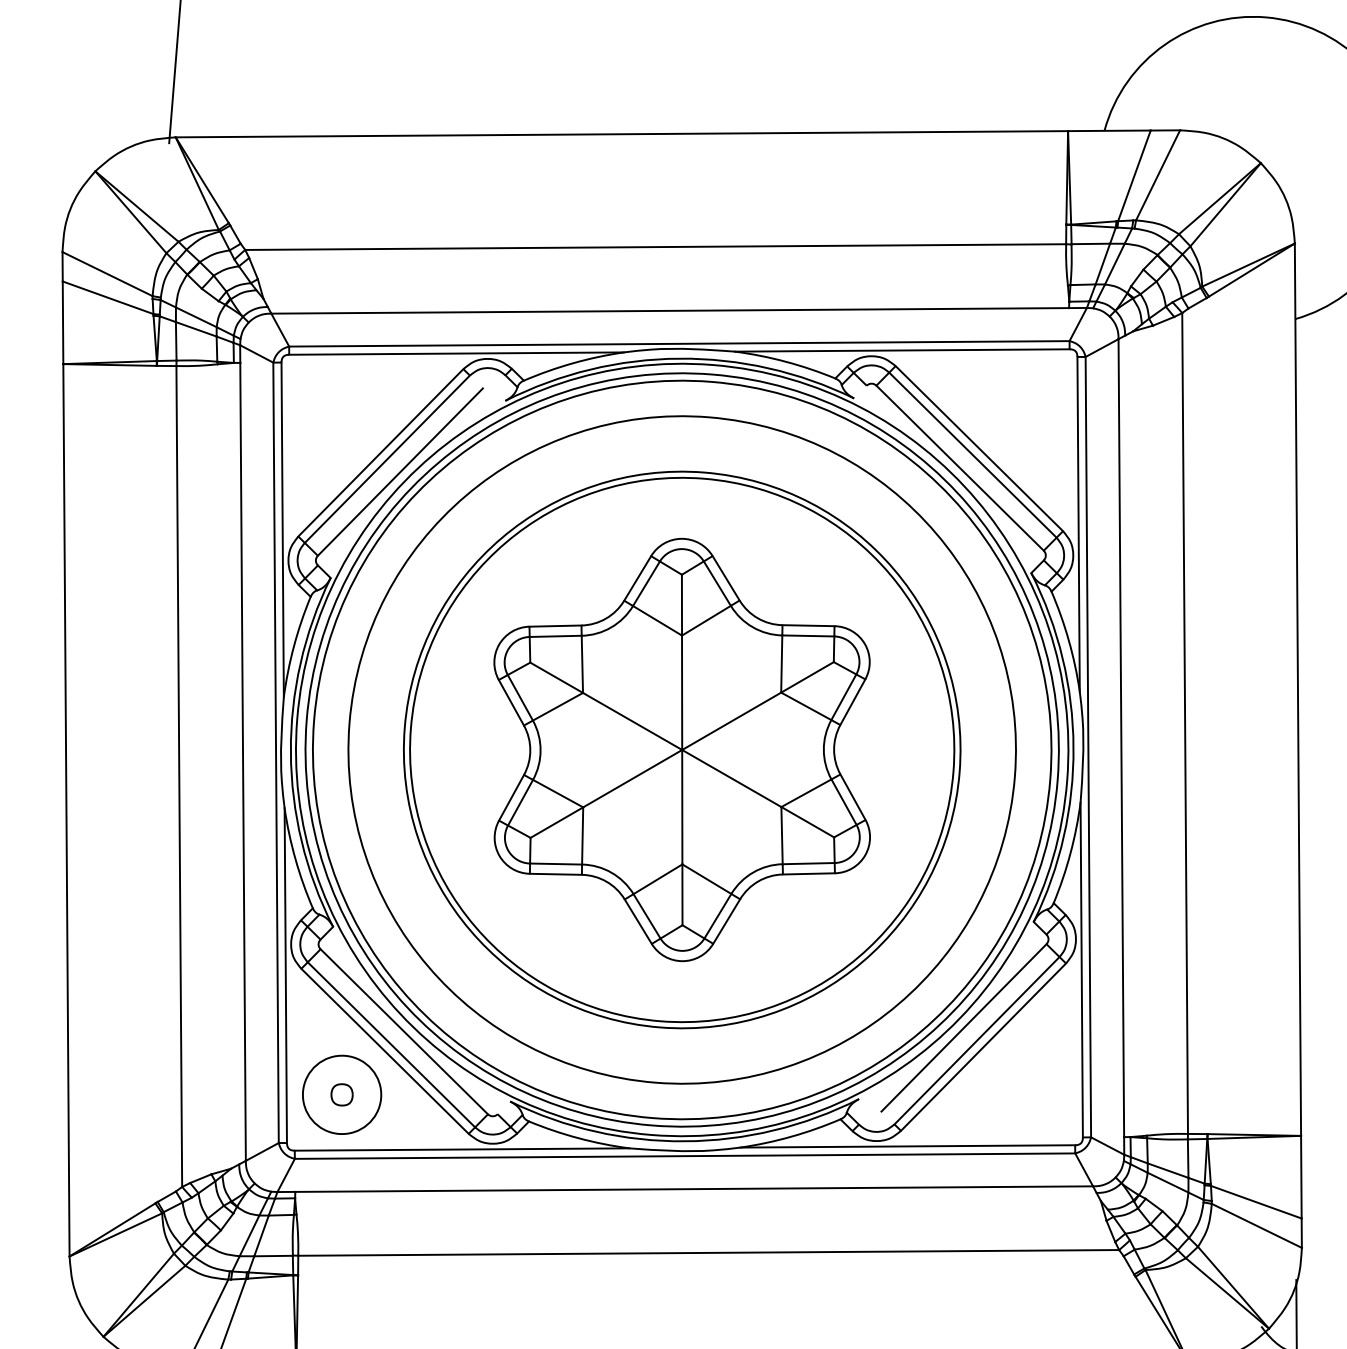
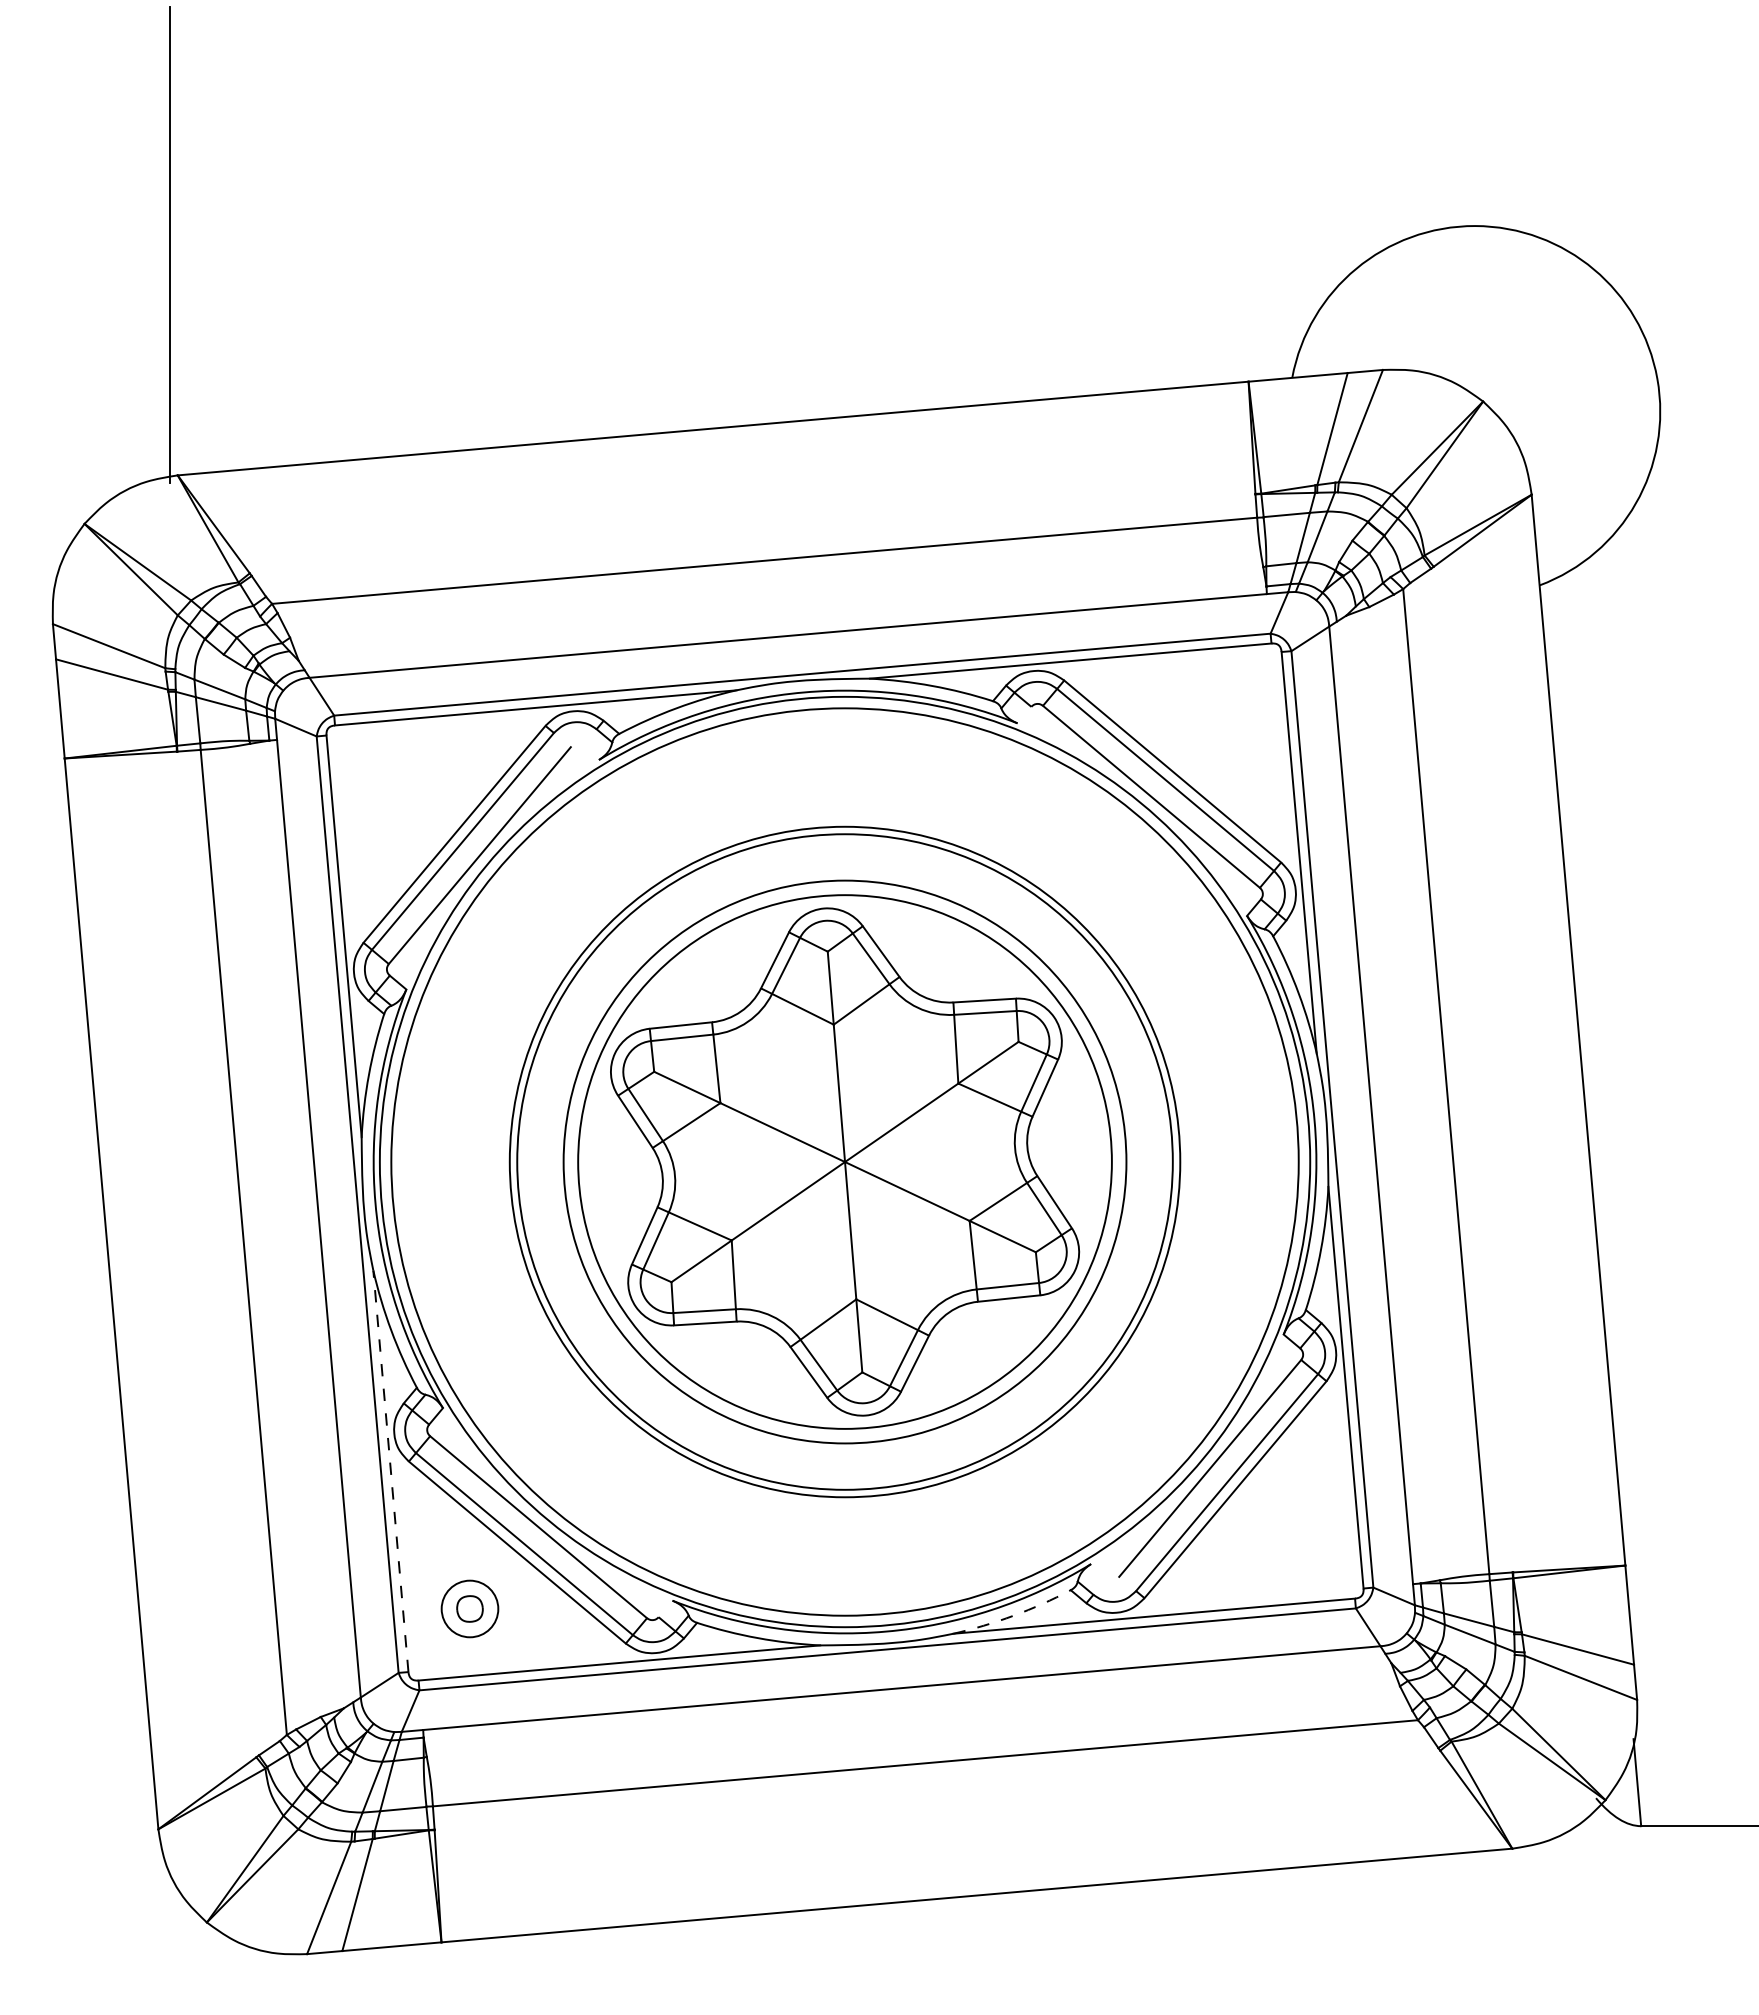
circle: (681, 749) -> (844, 1161), size x0.6
circle: (682, 750) -> (845, 1162), size x0.7
line: (285, 975) -> (390, 1471), solid -> dashed
circle: (341, 1094) -> (469, 1608), size x0.6
arc: (791, 1136) -> (1013, 1615), solid -> dashed

